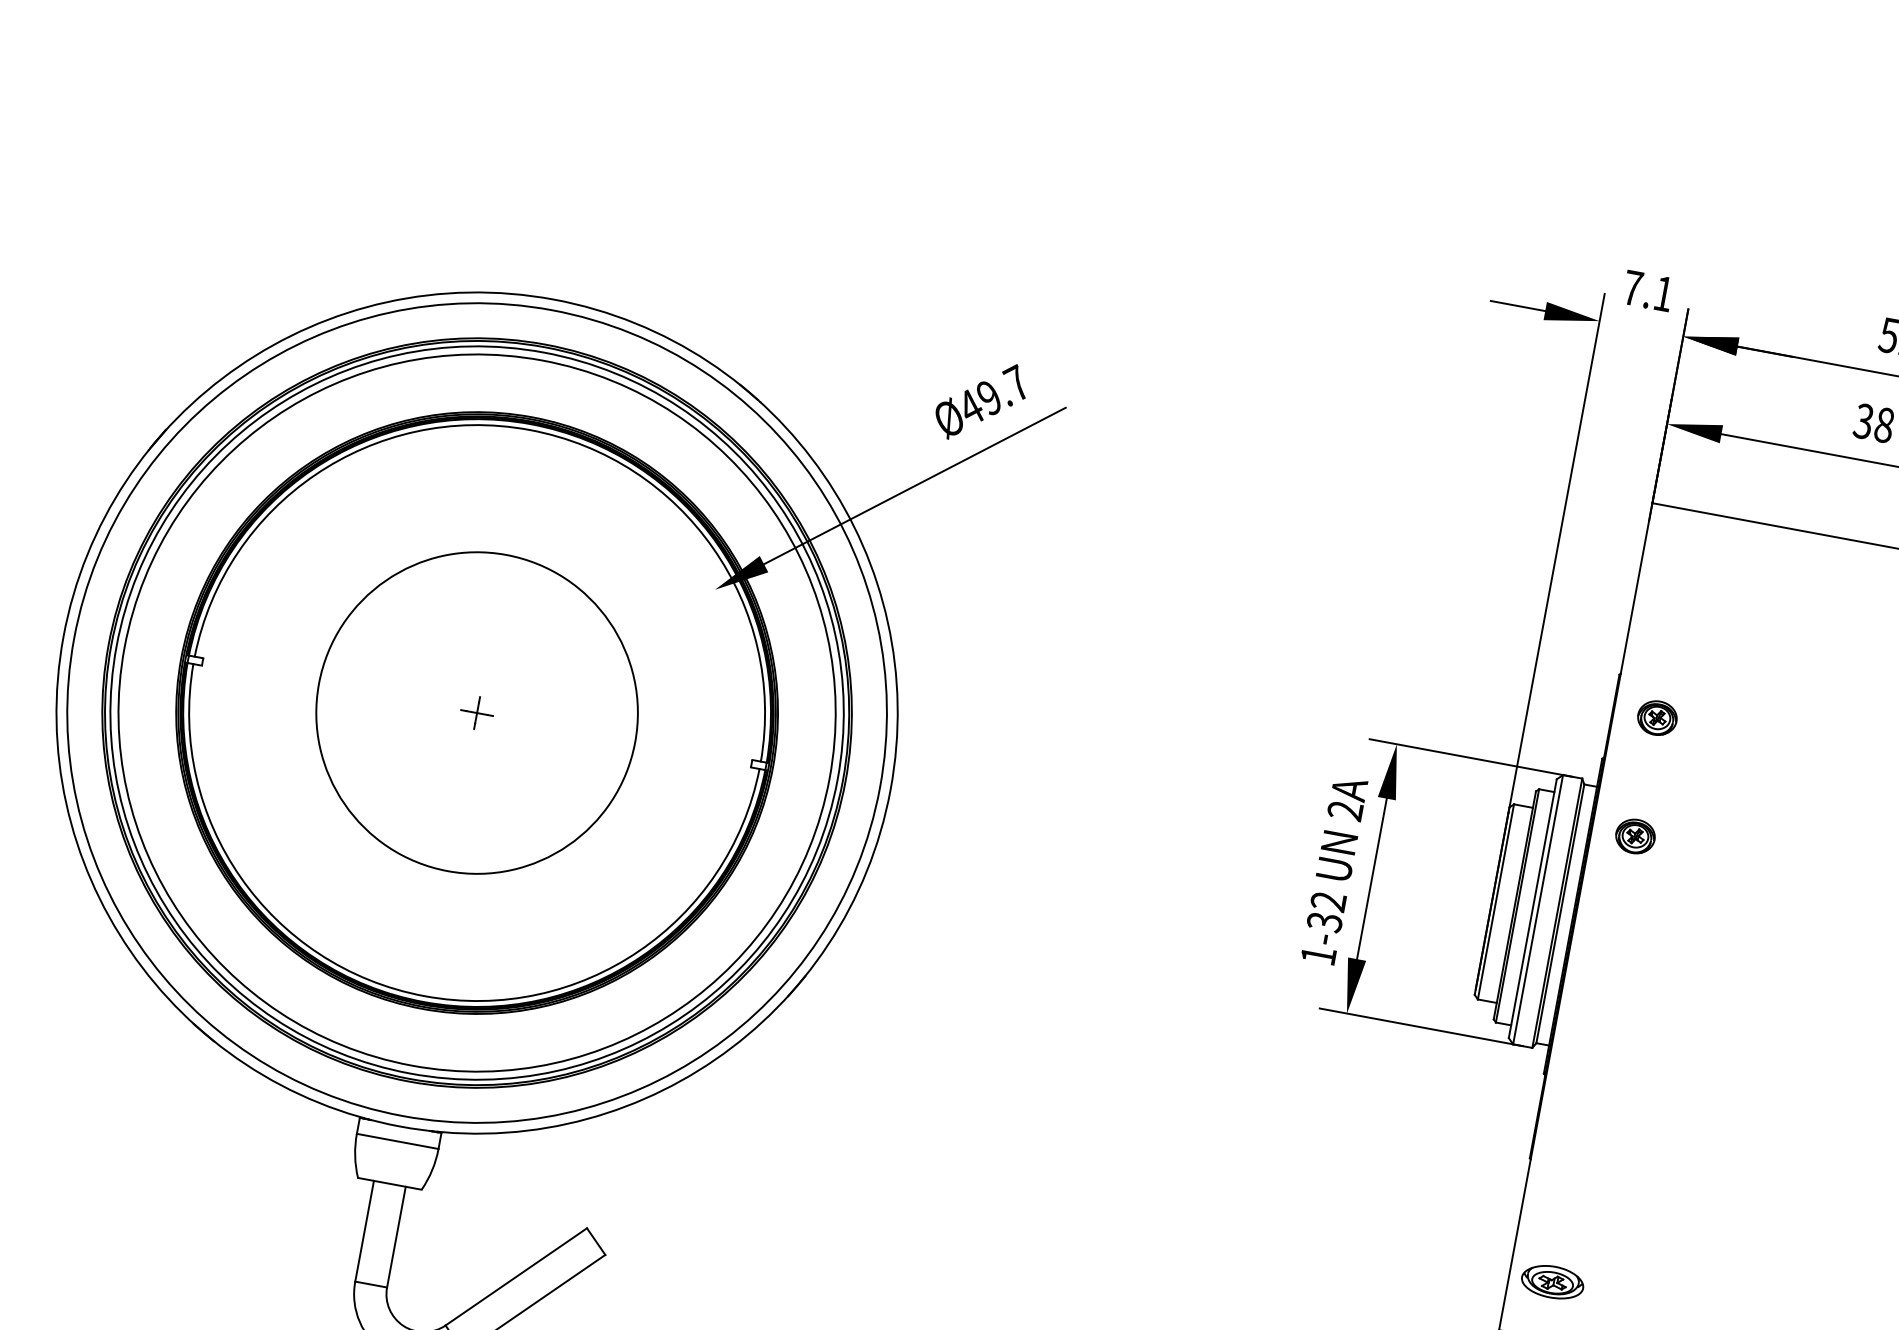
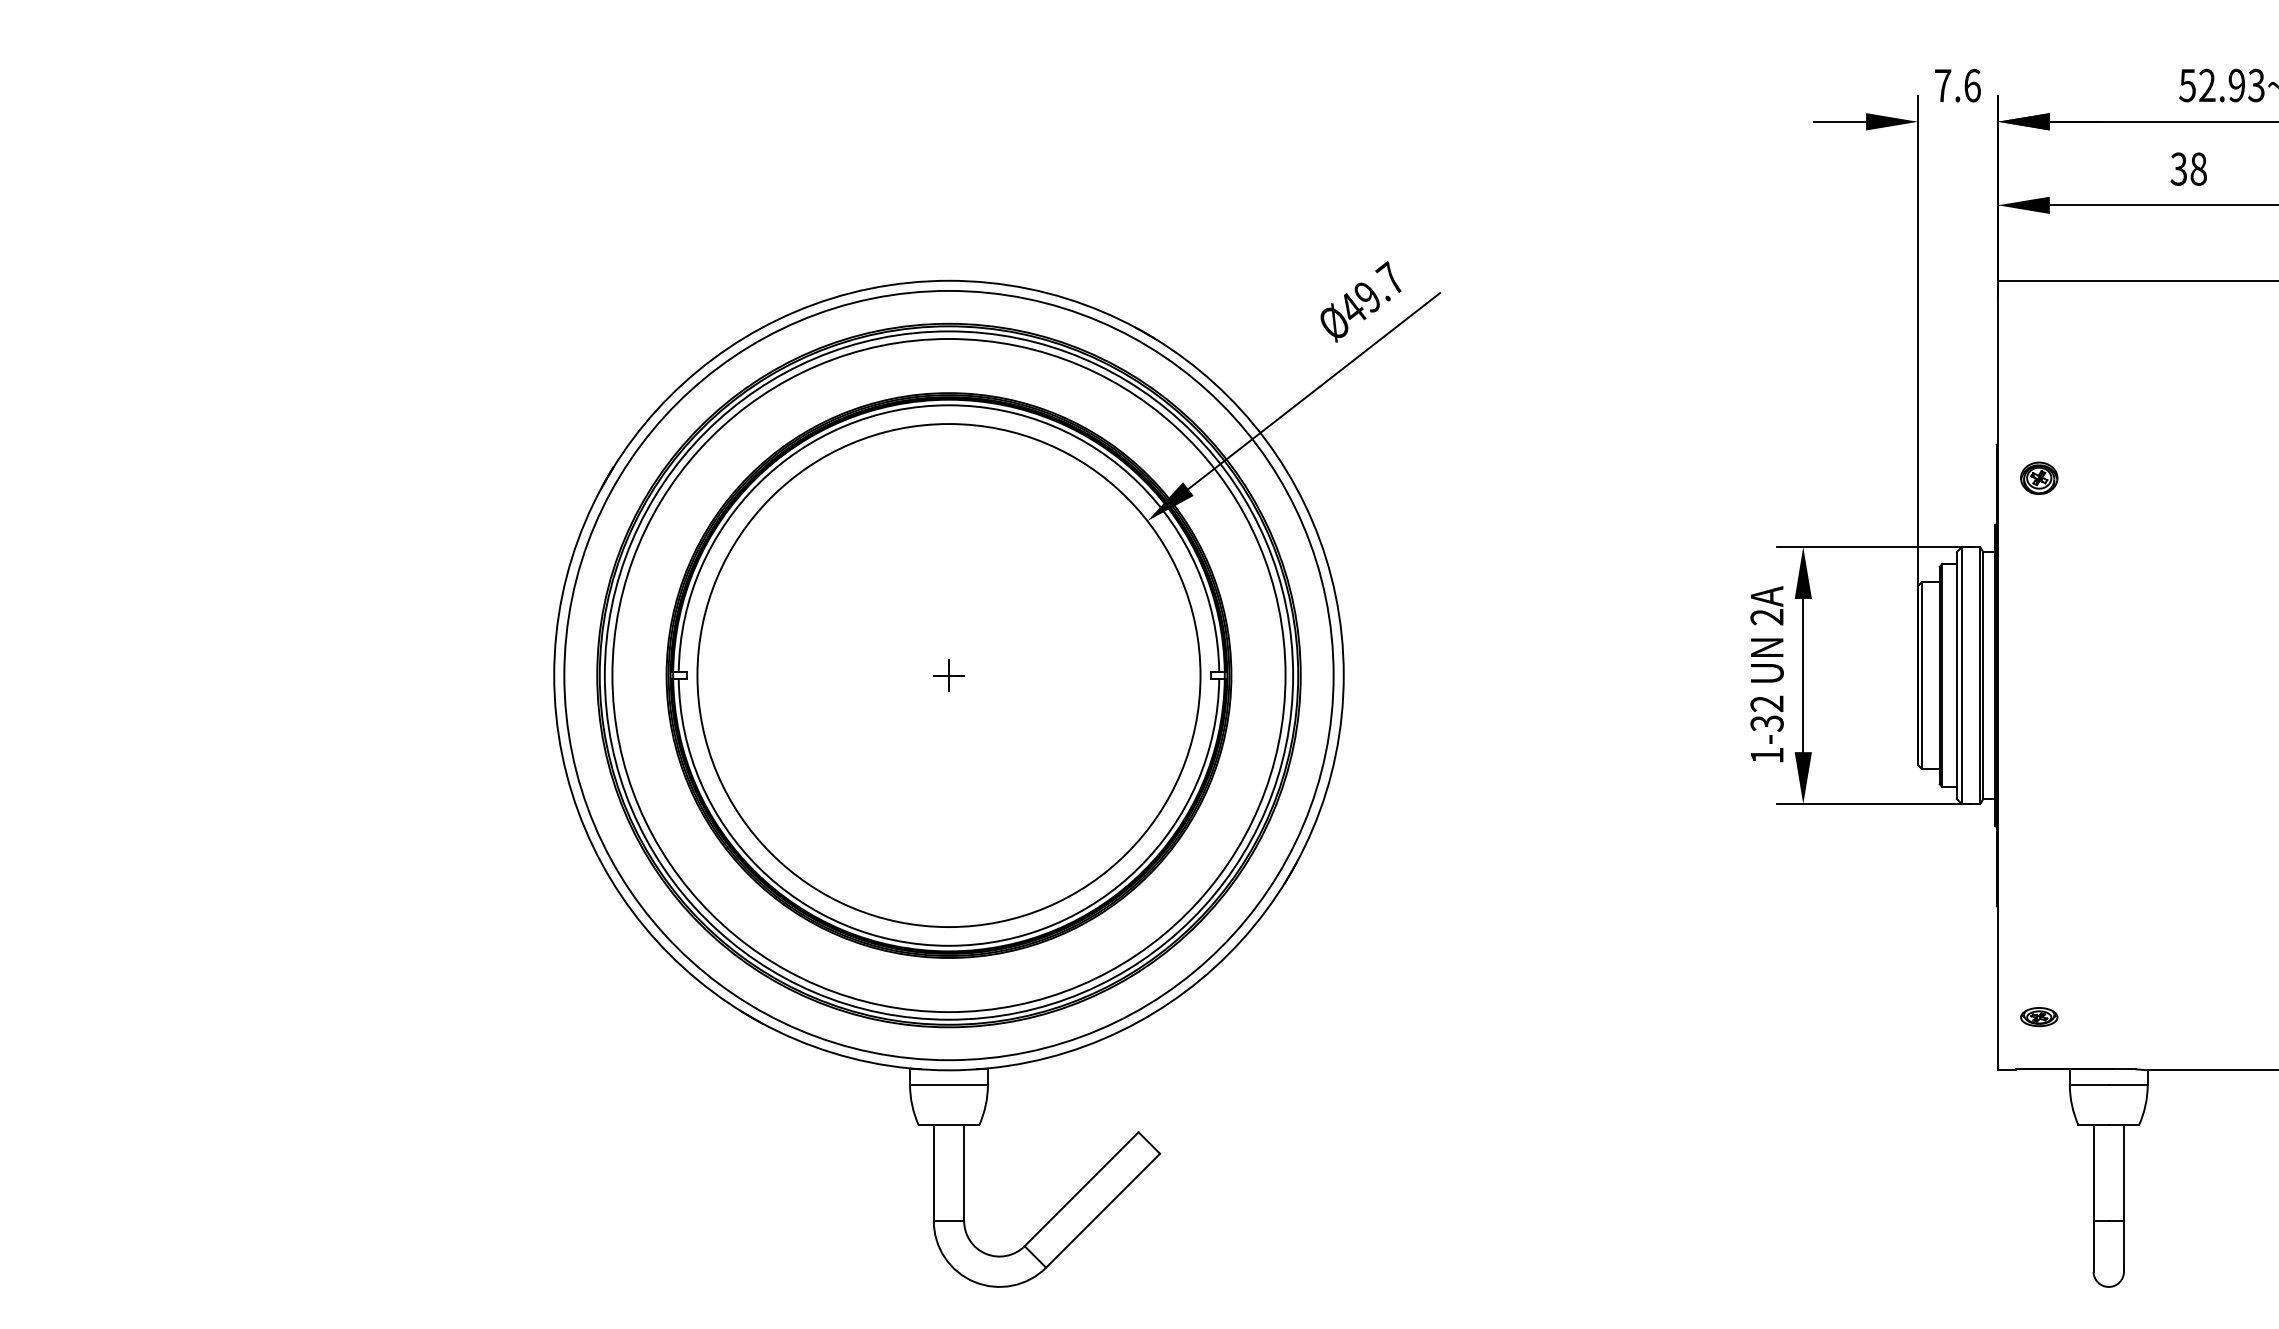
text: (1663, 293) -> (1972, 85), 7.1 -> 7.6
circle: (476, 712) -> (948, 675), size x1.67
part: (1635, 836) -> (2039, 591), removed
part: (1552, 1282) -> (2039, 1017), size x0.62

